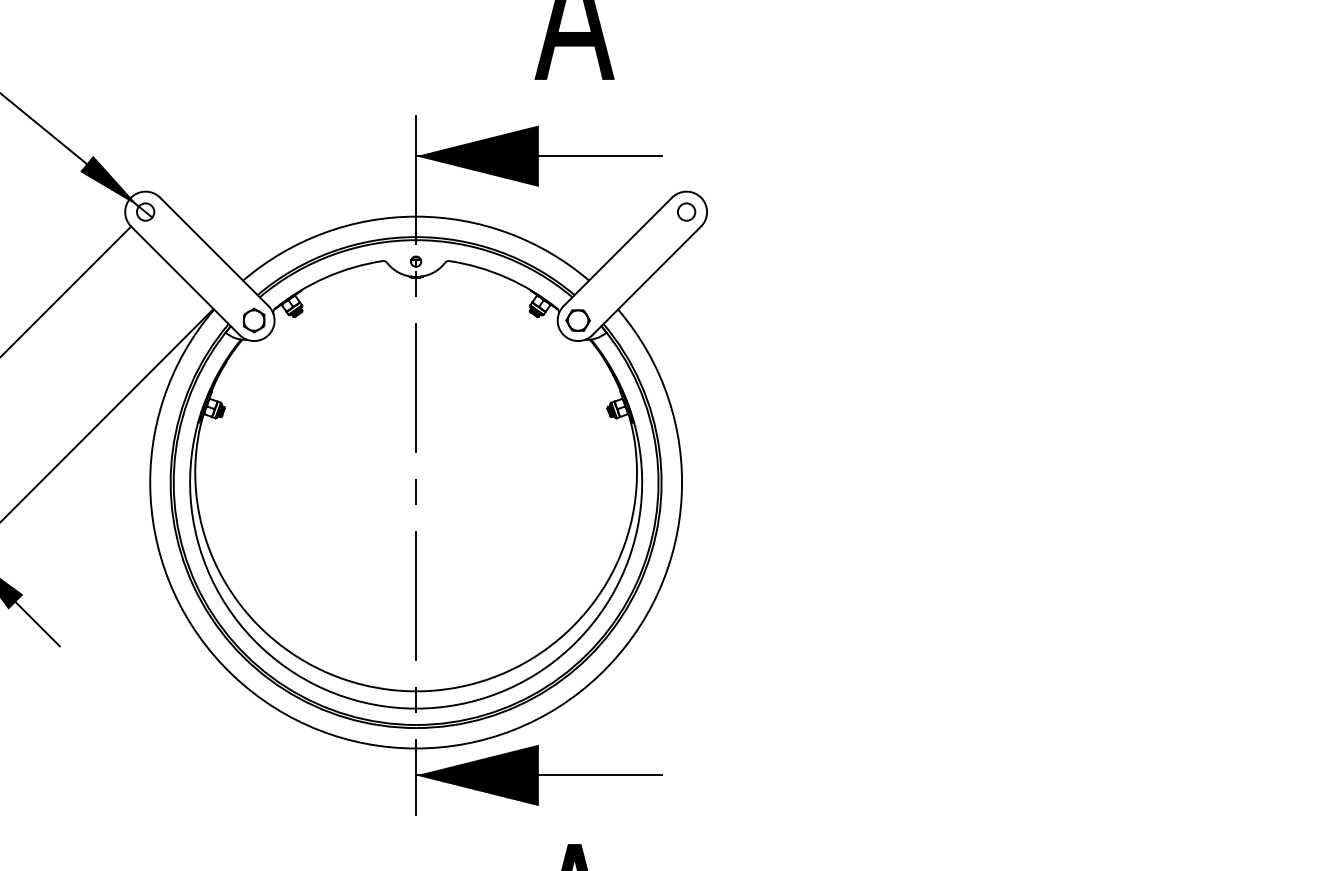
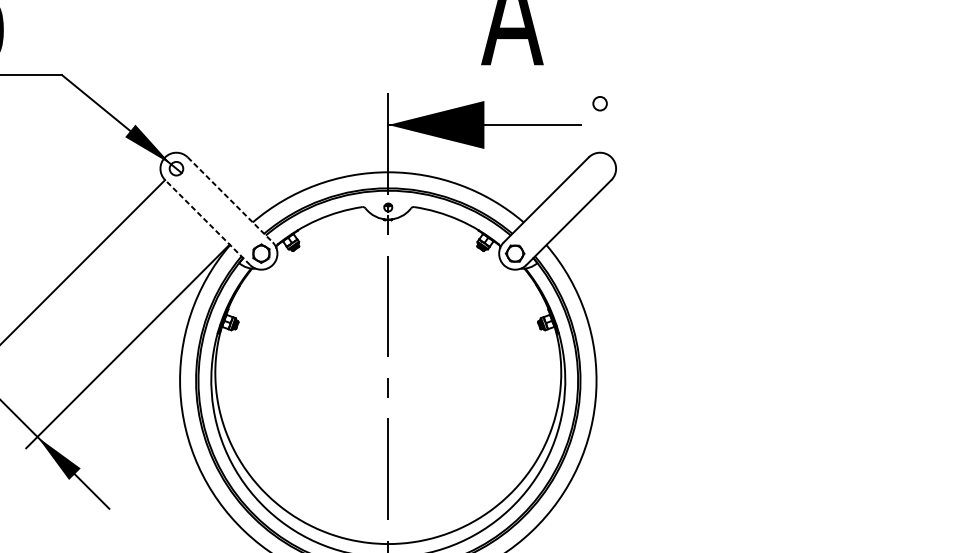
circle: (686, 211) -> (600, 103), moved
line: (214, 251) -> (230, 199), solid -> dashed
line: (185, 280) -> (207, 222), solid -> dashed

